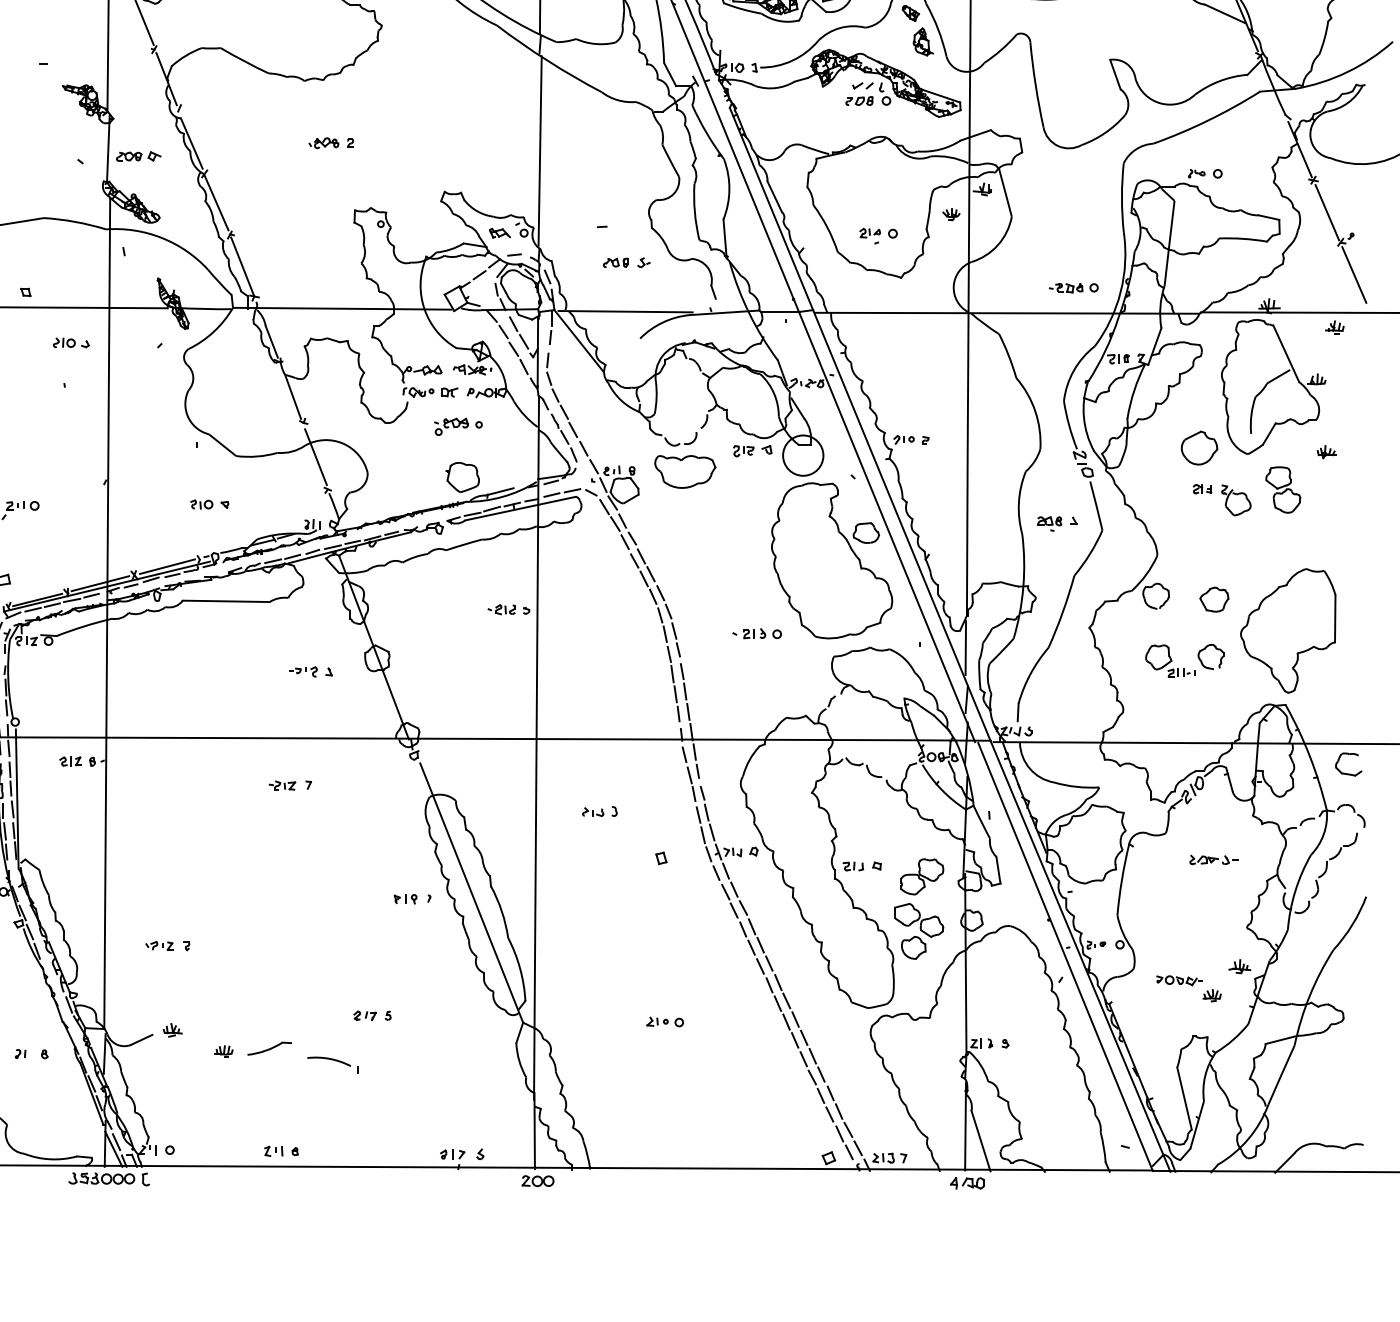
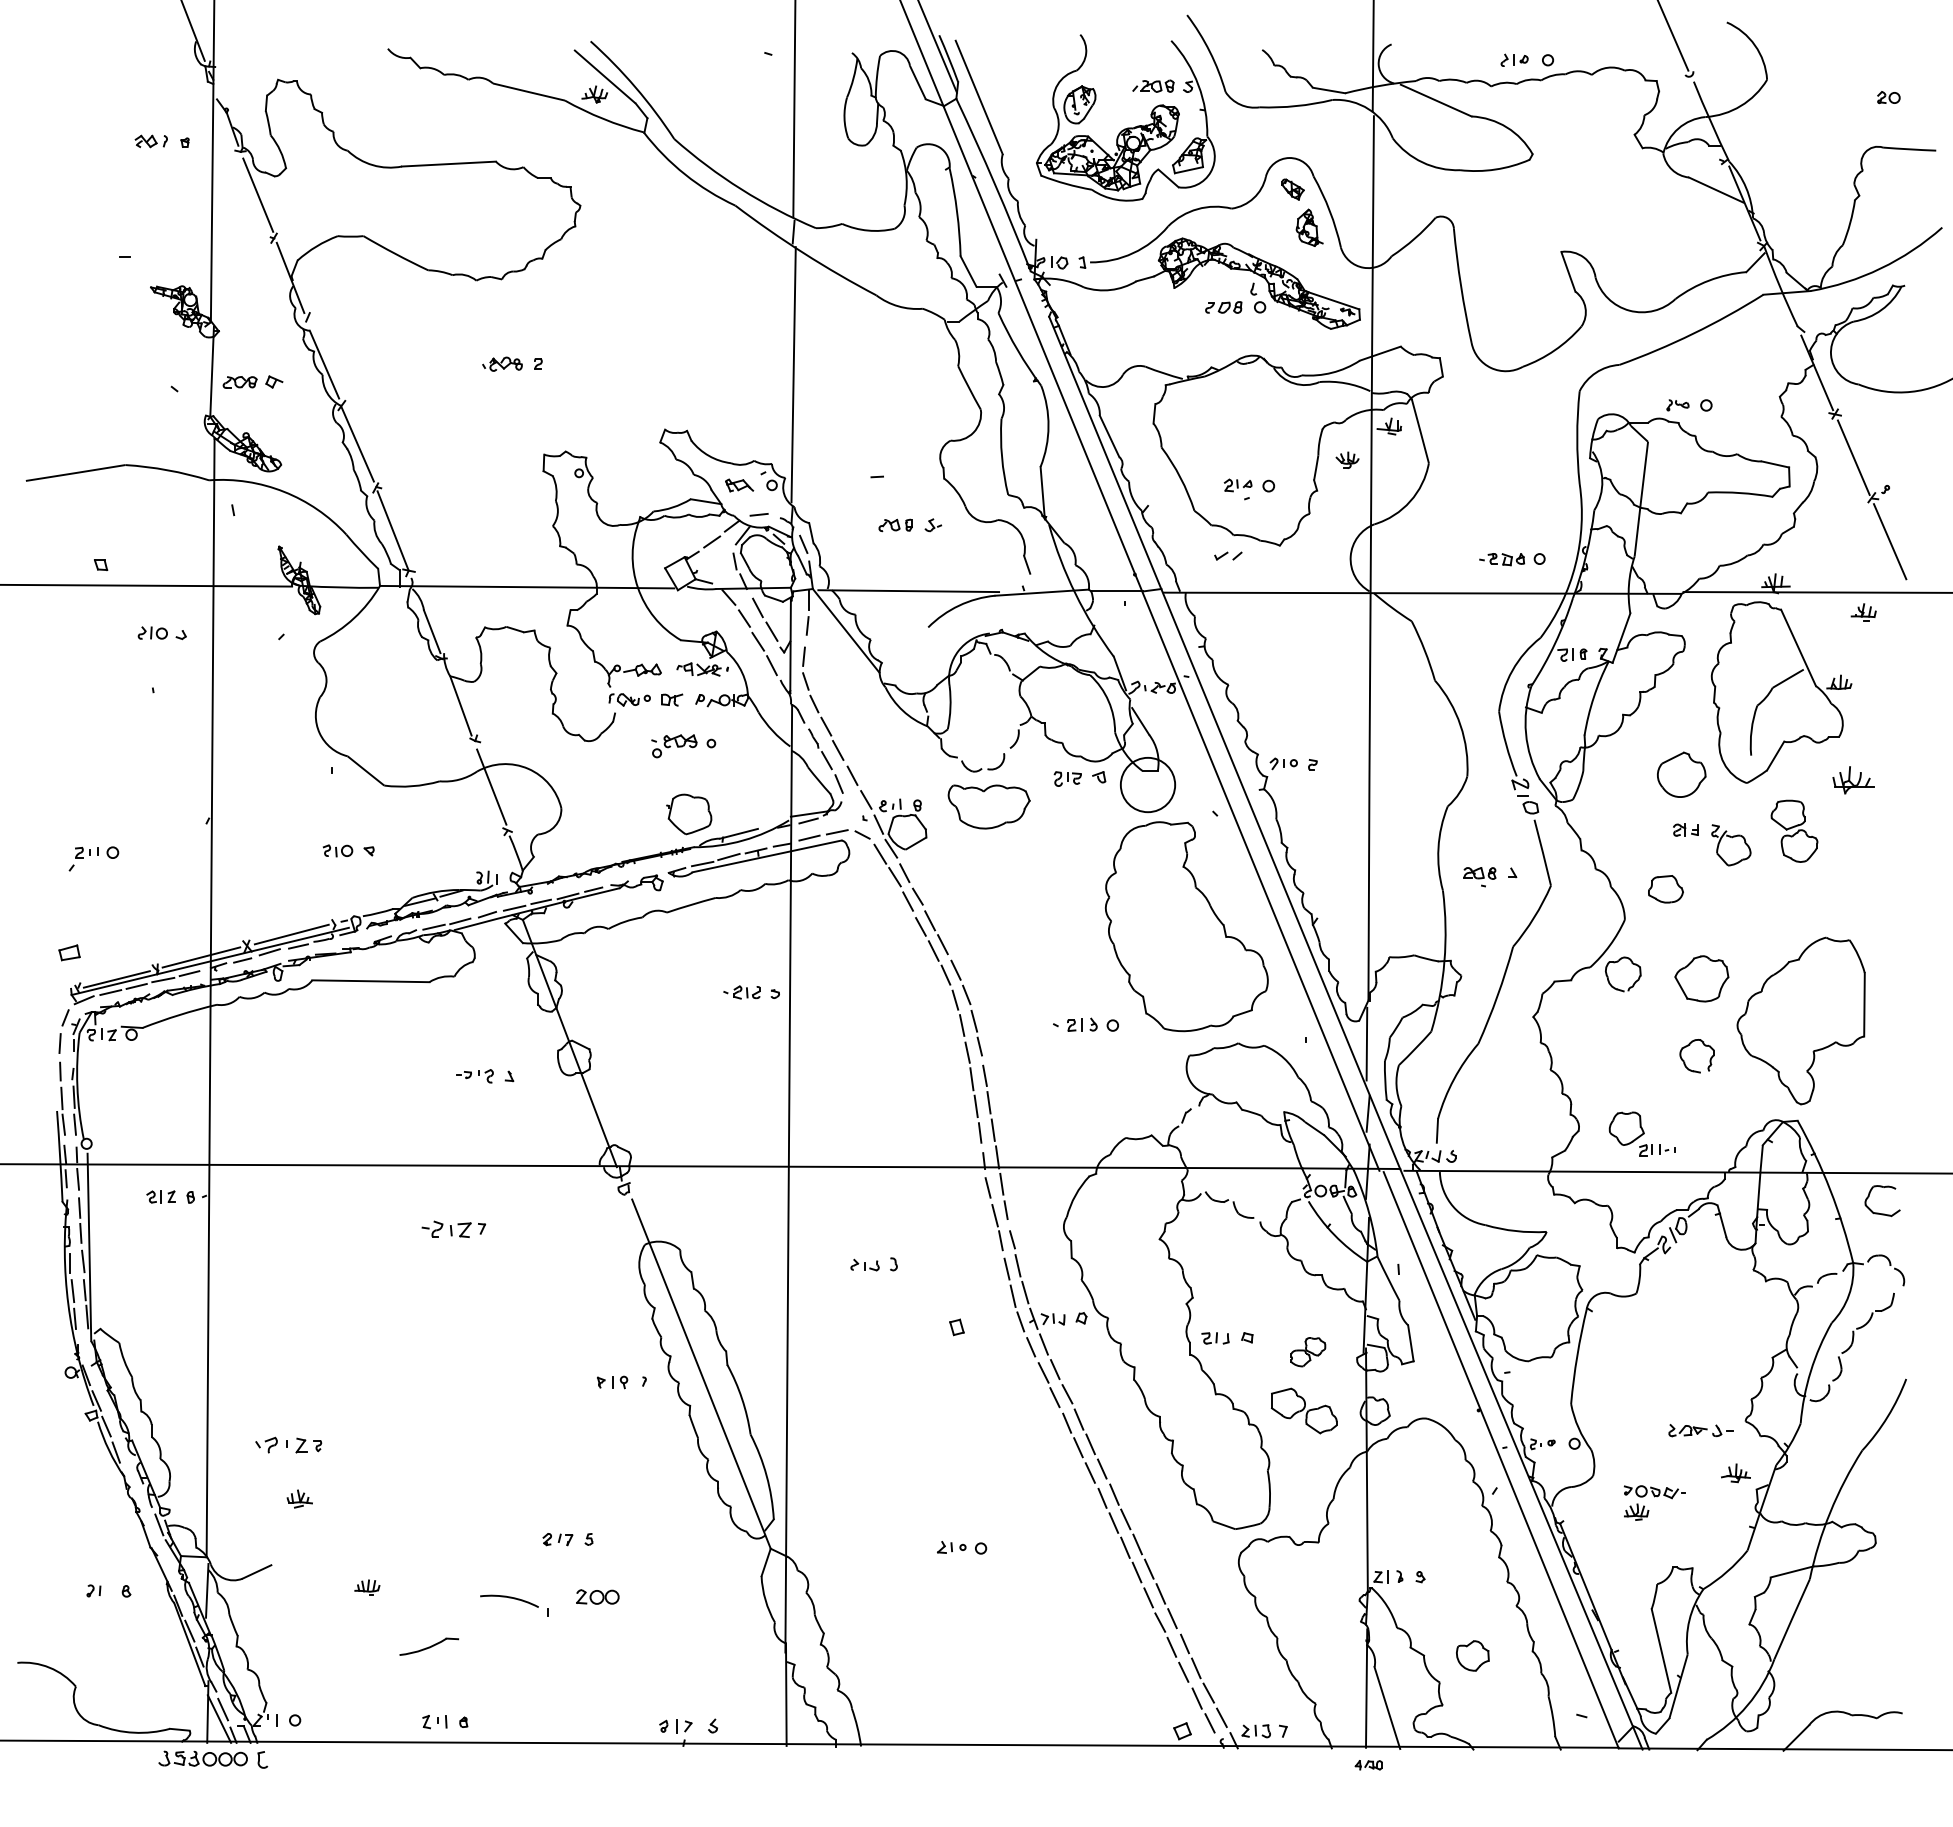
part: (863, 85) -> (1228, 555), moved
part: (1327, 452) -> (1853, 780), size x1.6
part: (866, 533) -> (1665, 889), moved
part: (1214, 600) -> (1701, 979), size x1.4
part: (1169, 660) -> (1641, 1133), moved
part: (282, 785) -> (446, 1229), size x1.4
part: (1213, 859) -> (1700, 1430), moved
part: (922, 876) -> (1308, 1351), size x0.6
part: (159, 946) -> (280, 1445), size x1.4
part: (913, 947) -> (1472, 1655), moved
part: (1212, 995) -> (1636, 1511), moved
part: (172, 1029) -> (299, 1498), moved
part: (269, 1048) -> (429, 1646), moved
part: (537, 1180) -> (597, 1596), moved
part: (966, 1183) -> (1368, 1765), size x0.6

